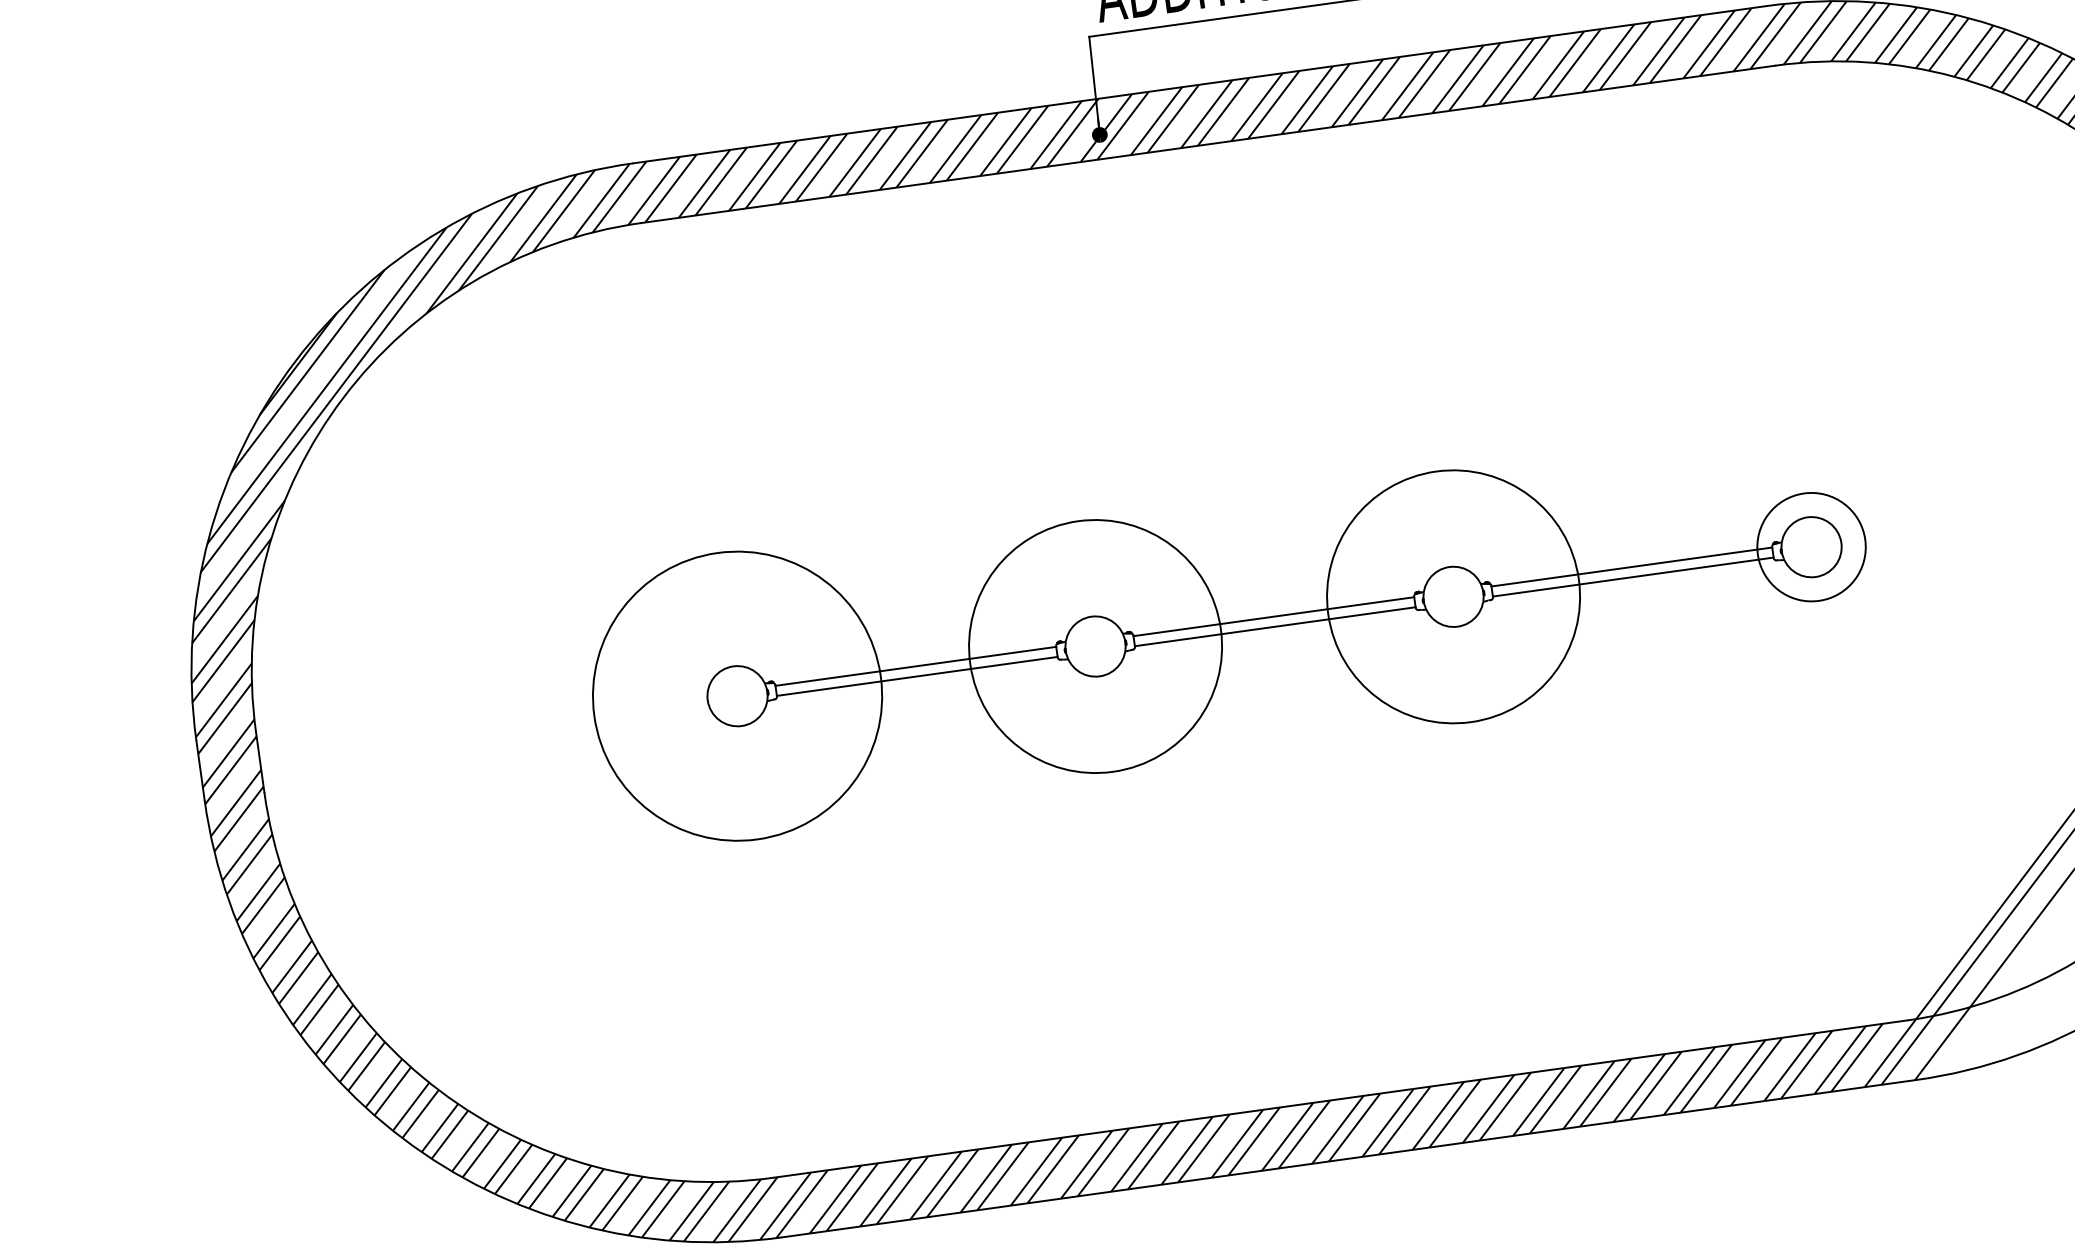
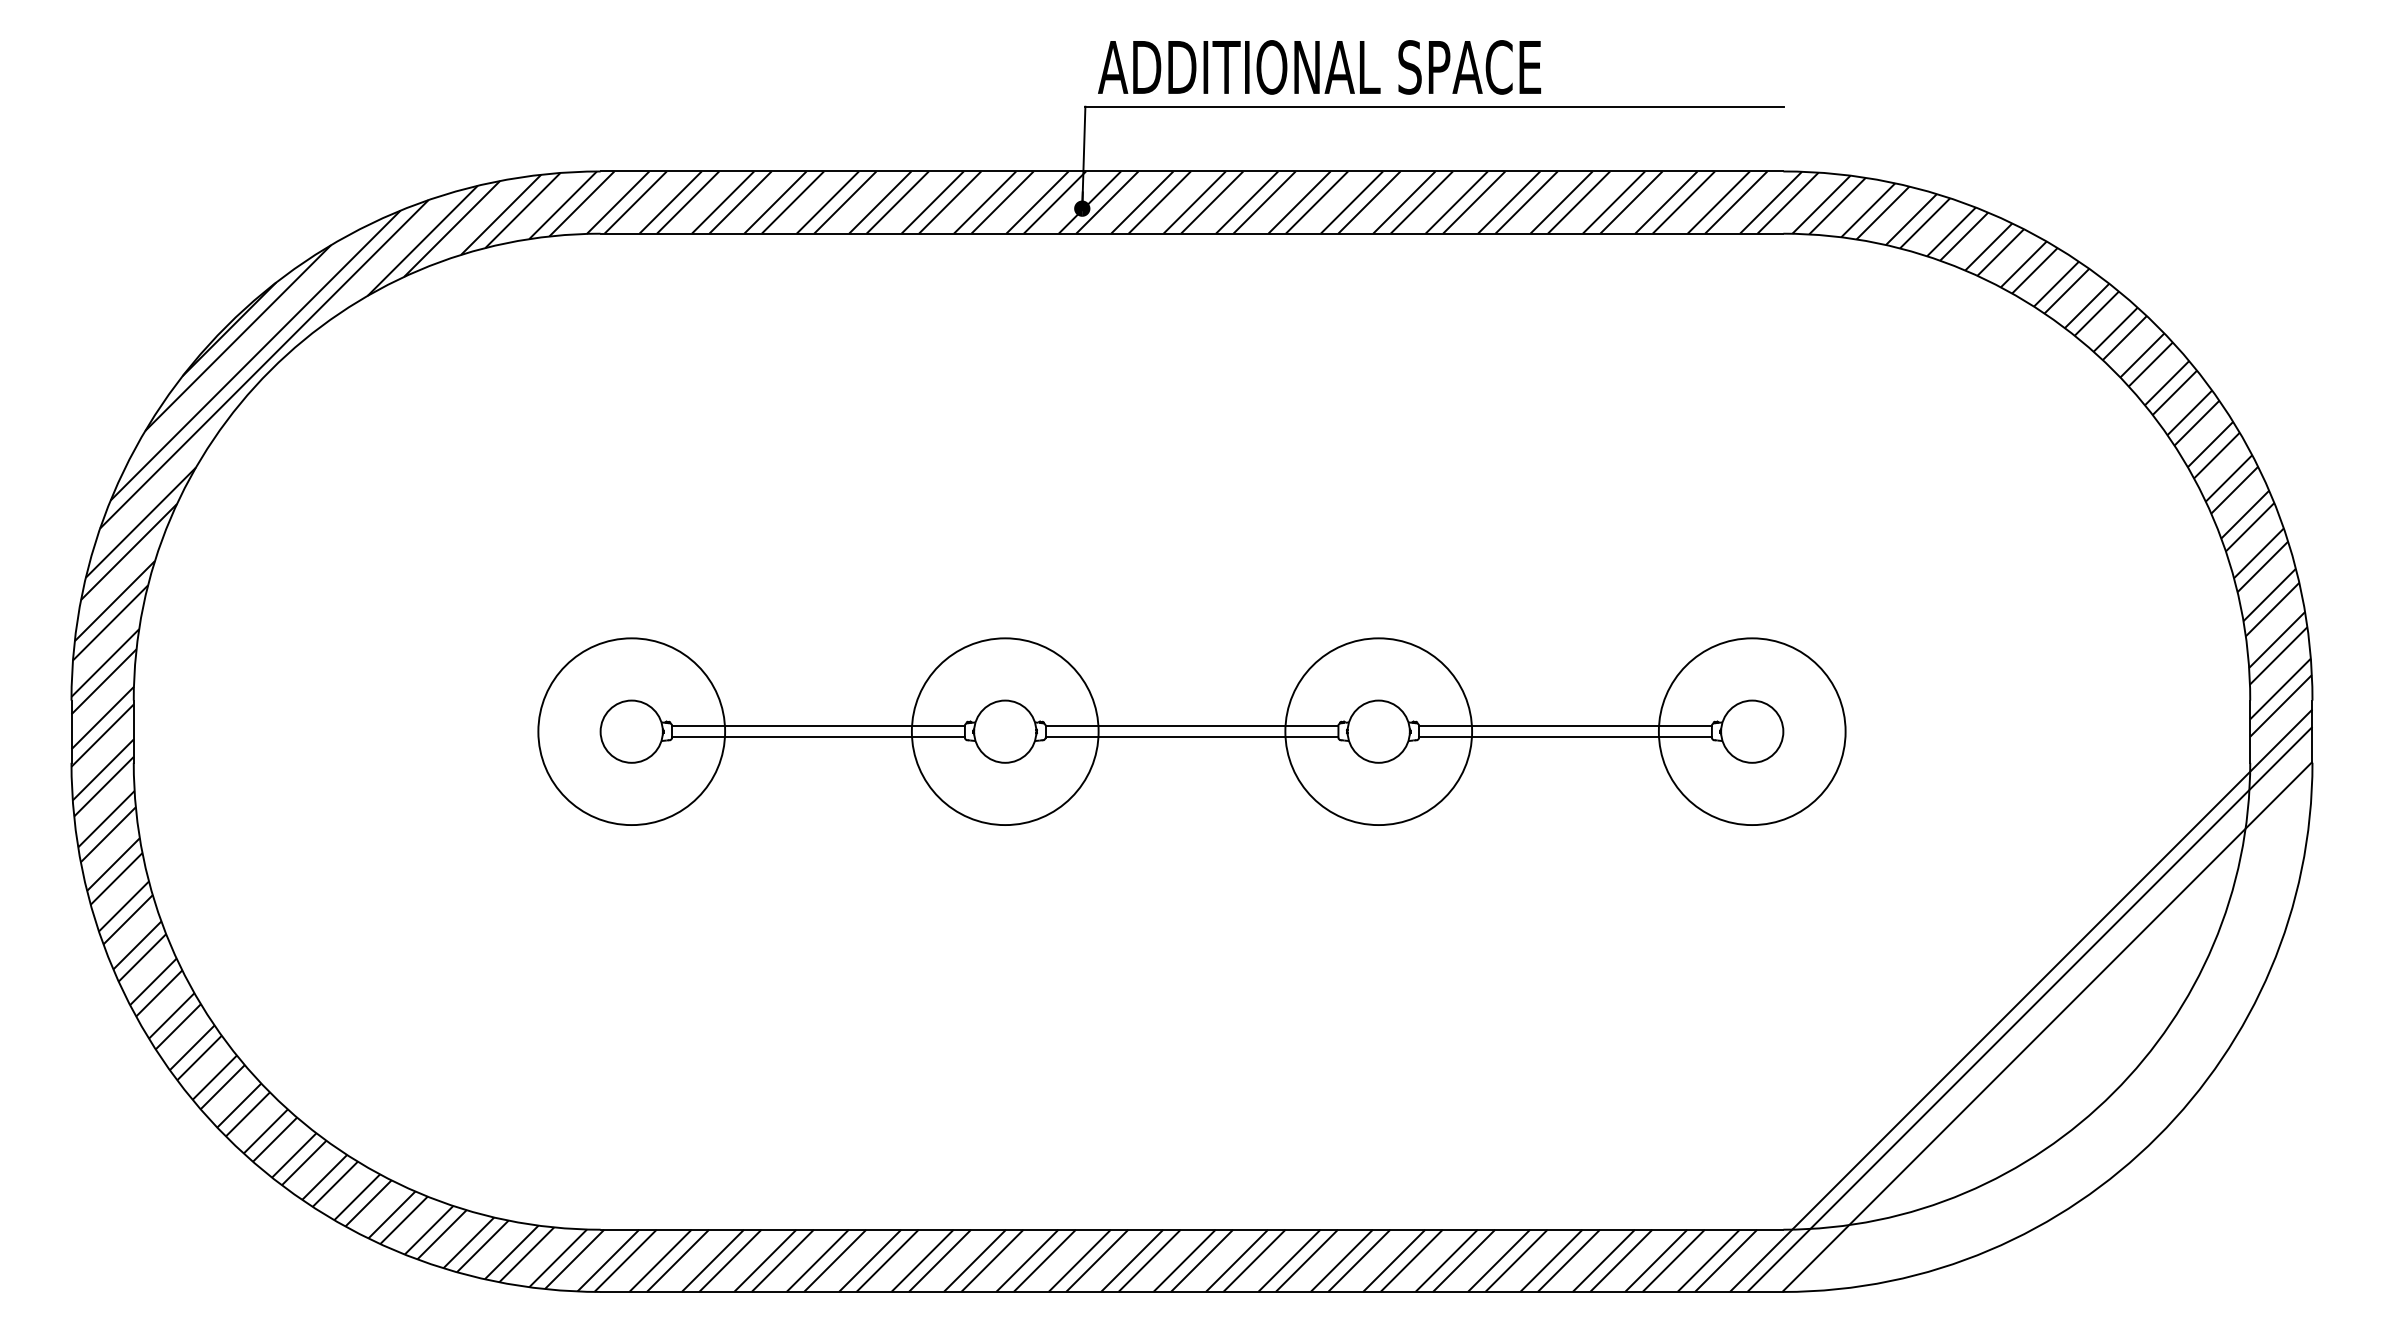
circle: (1810, 547) -> (1751, 731), size x1.67
circle: (1453, 596) -> (1378, 731), size x0.71
circle: (1094, 646) -> (1004, 731), size x0.71
circle: (737, 696) -> (631, 731), size x0.62

